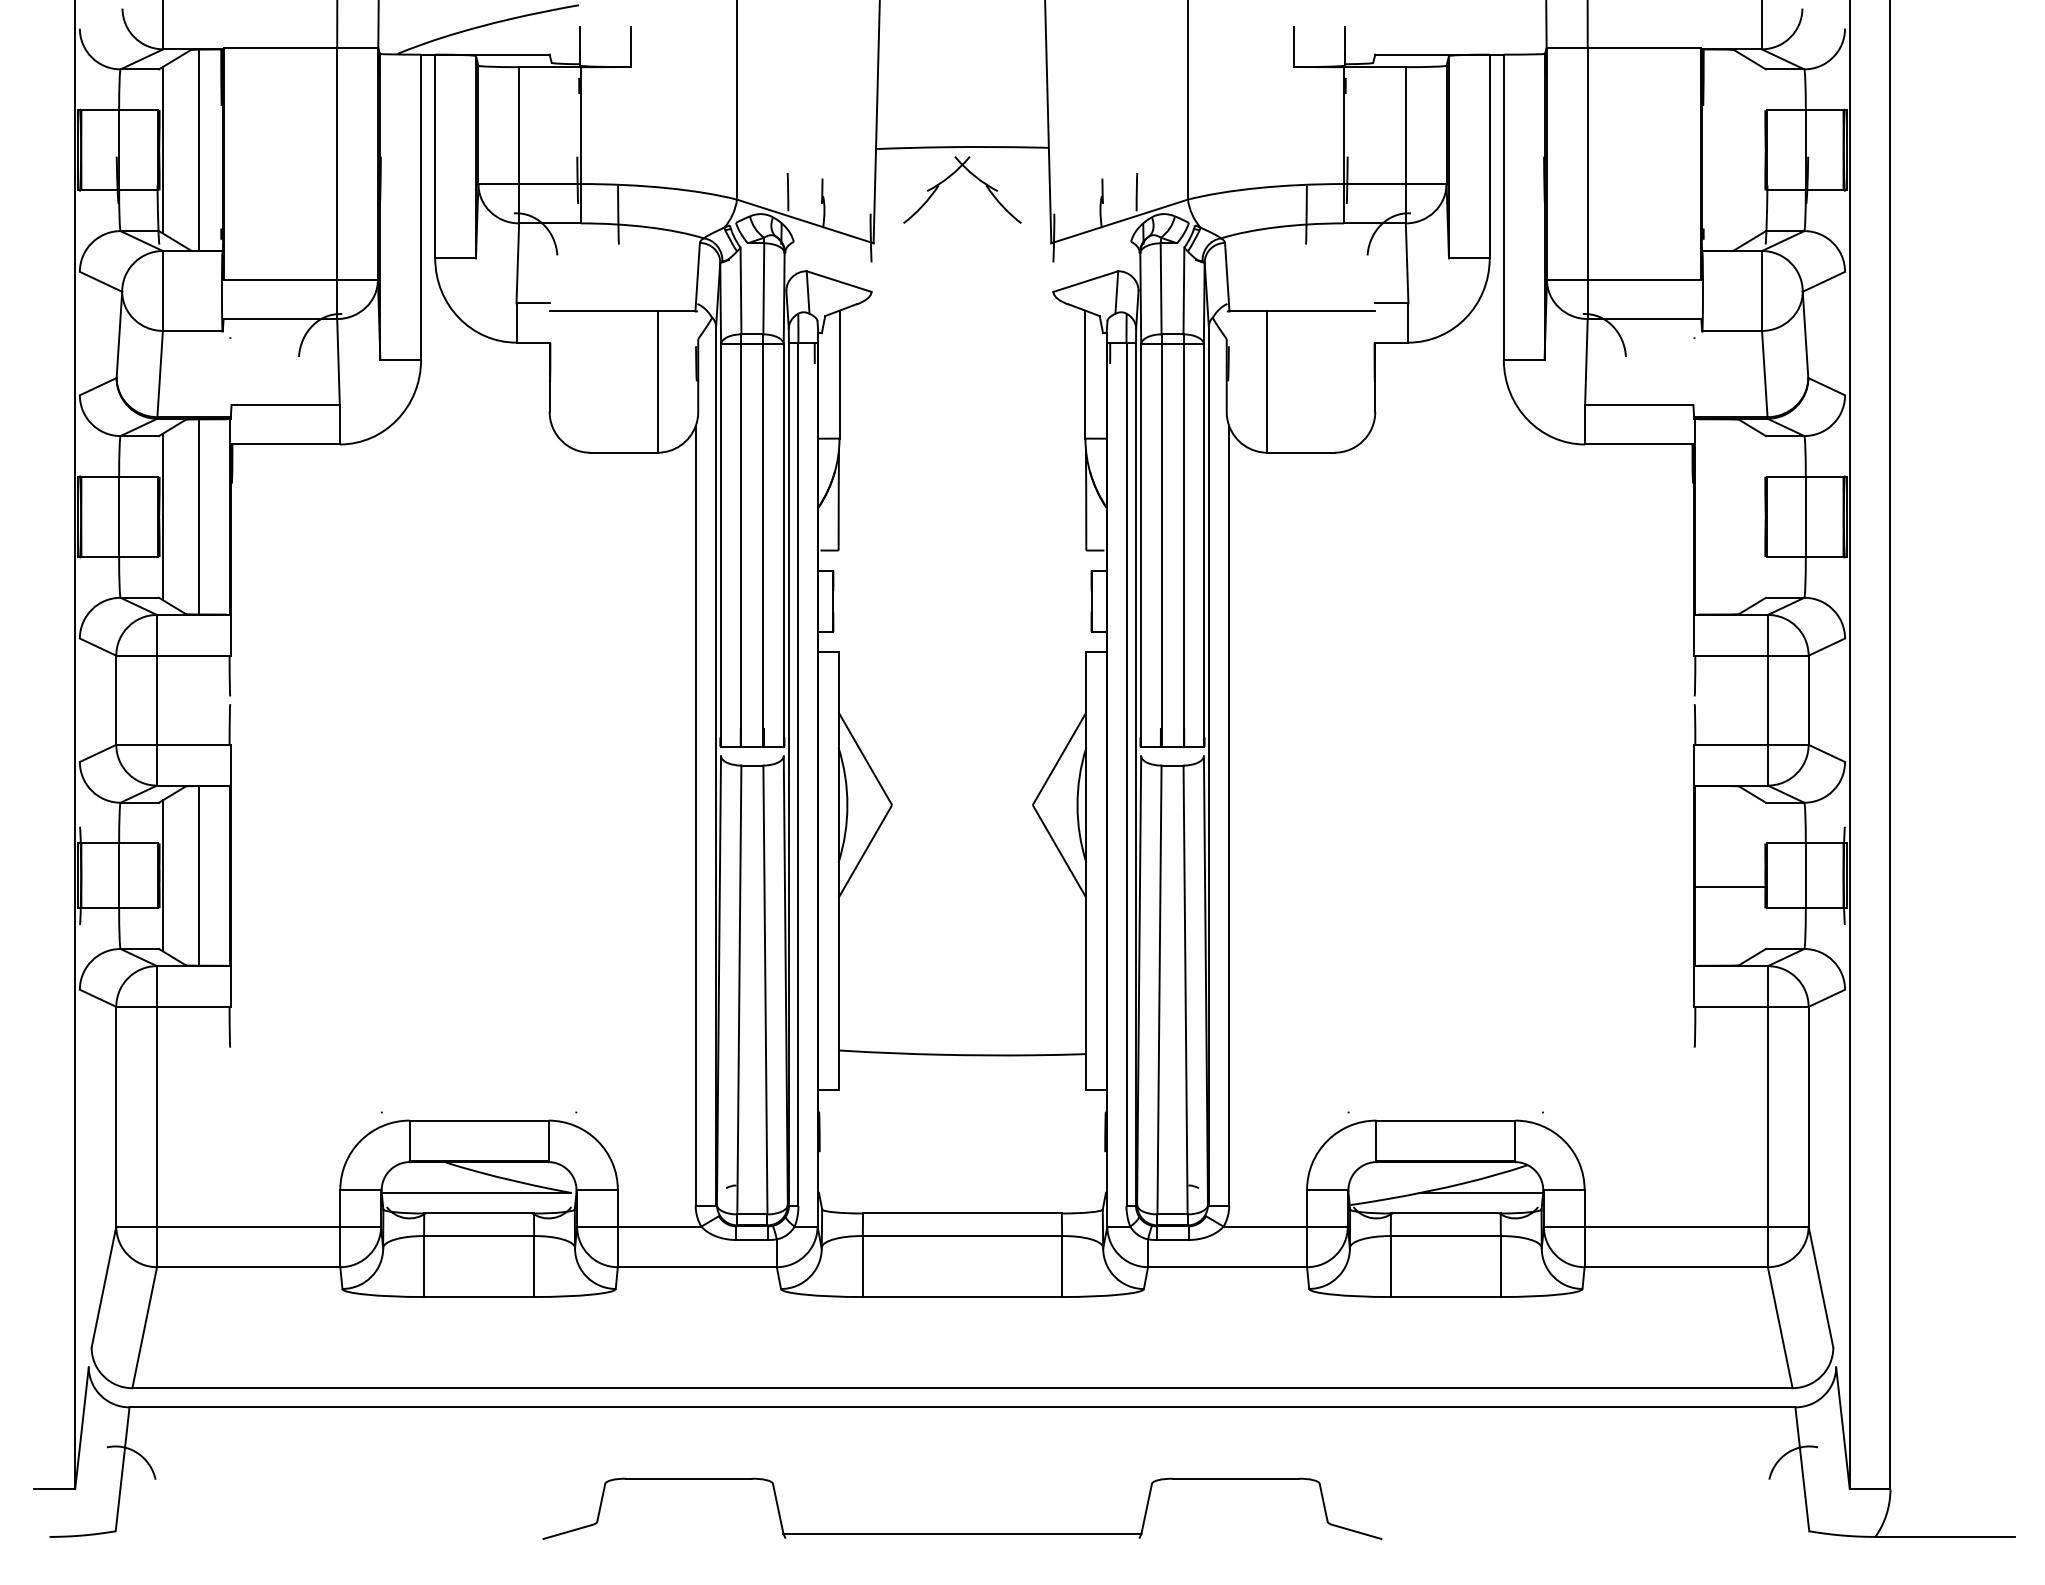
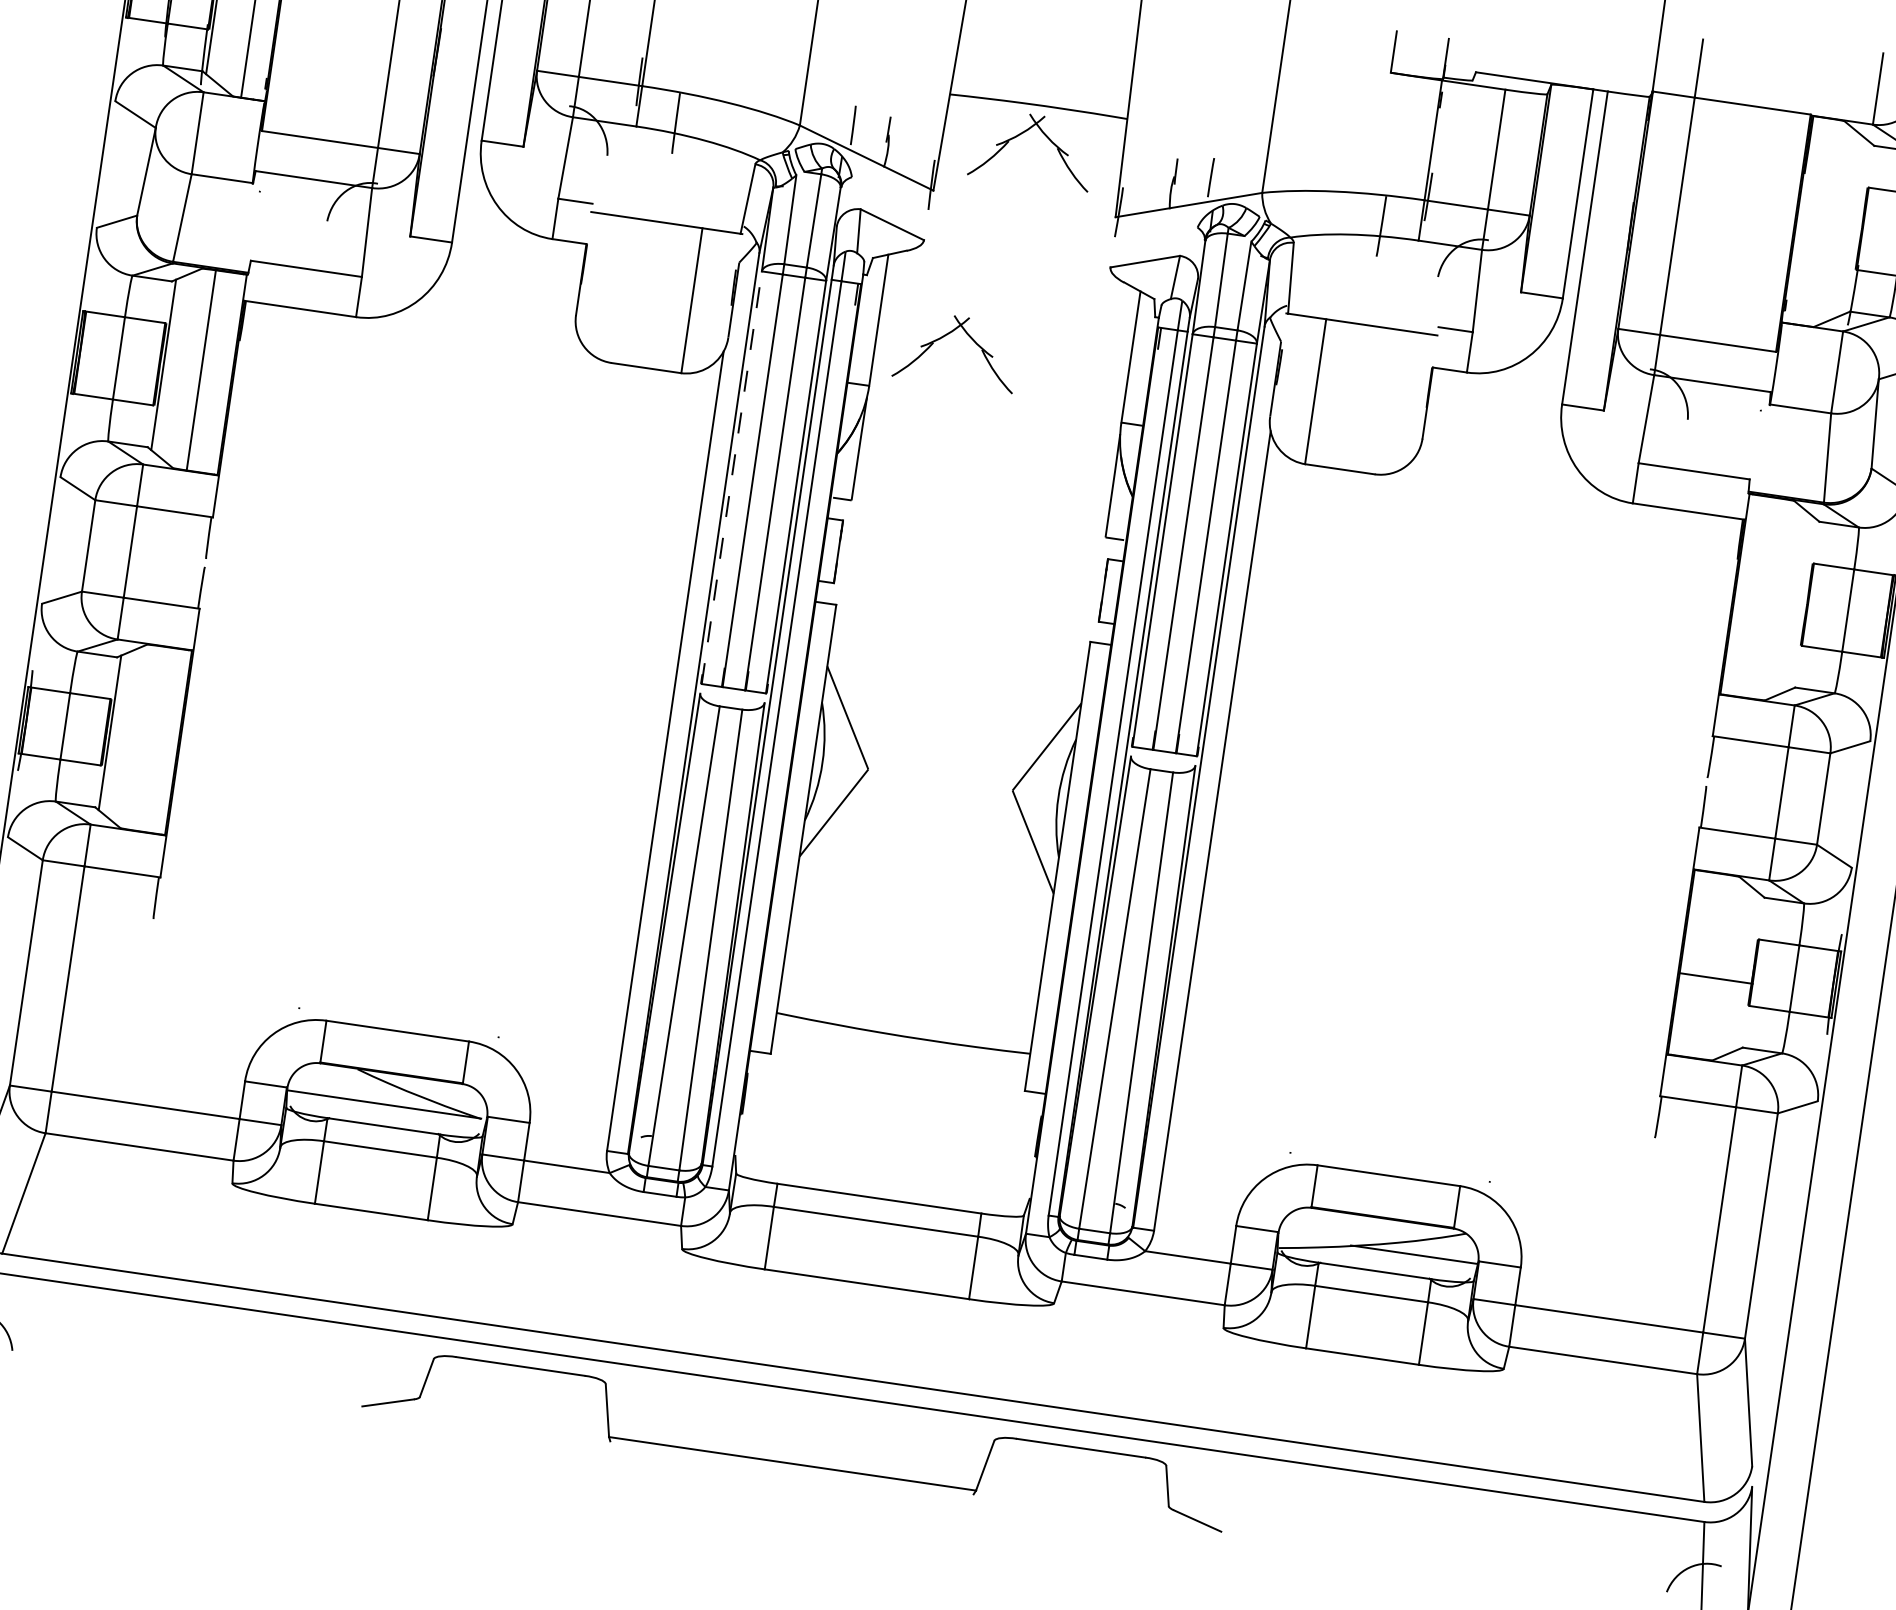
part: (907, 379) -> (947, 335), added
line: (721, 545) -> (732, 477), solid -> dashed
line: (199, 875) -> (147, 738), removed
part: (962, 1533) -> (792, 1463), moved

